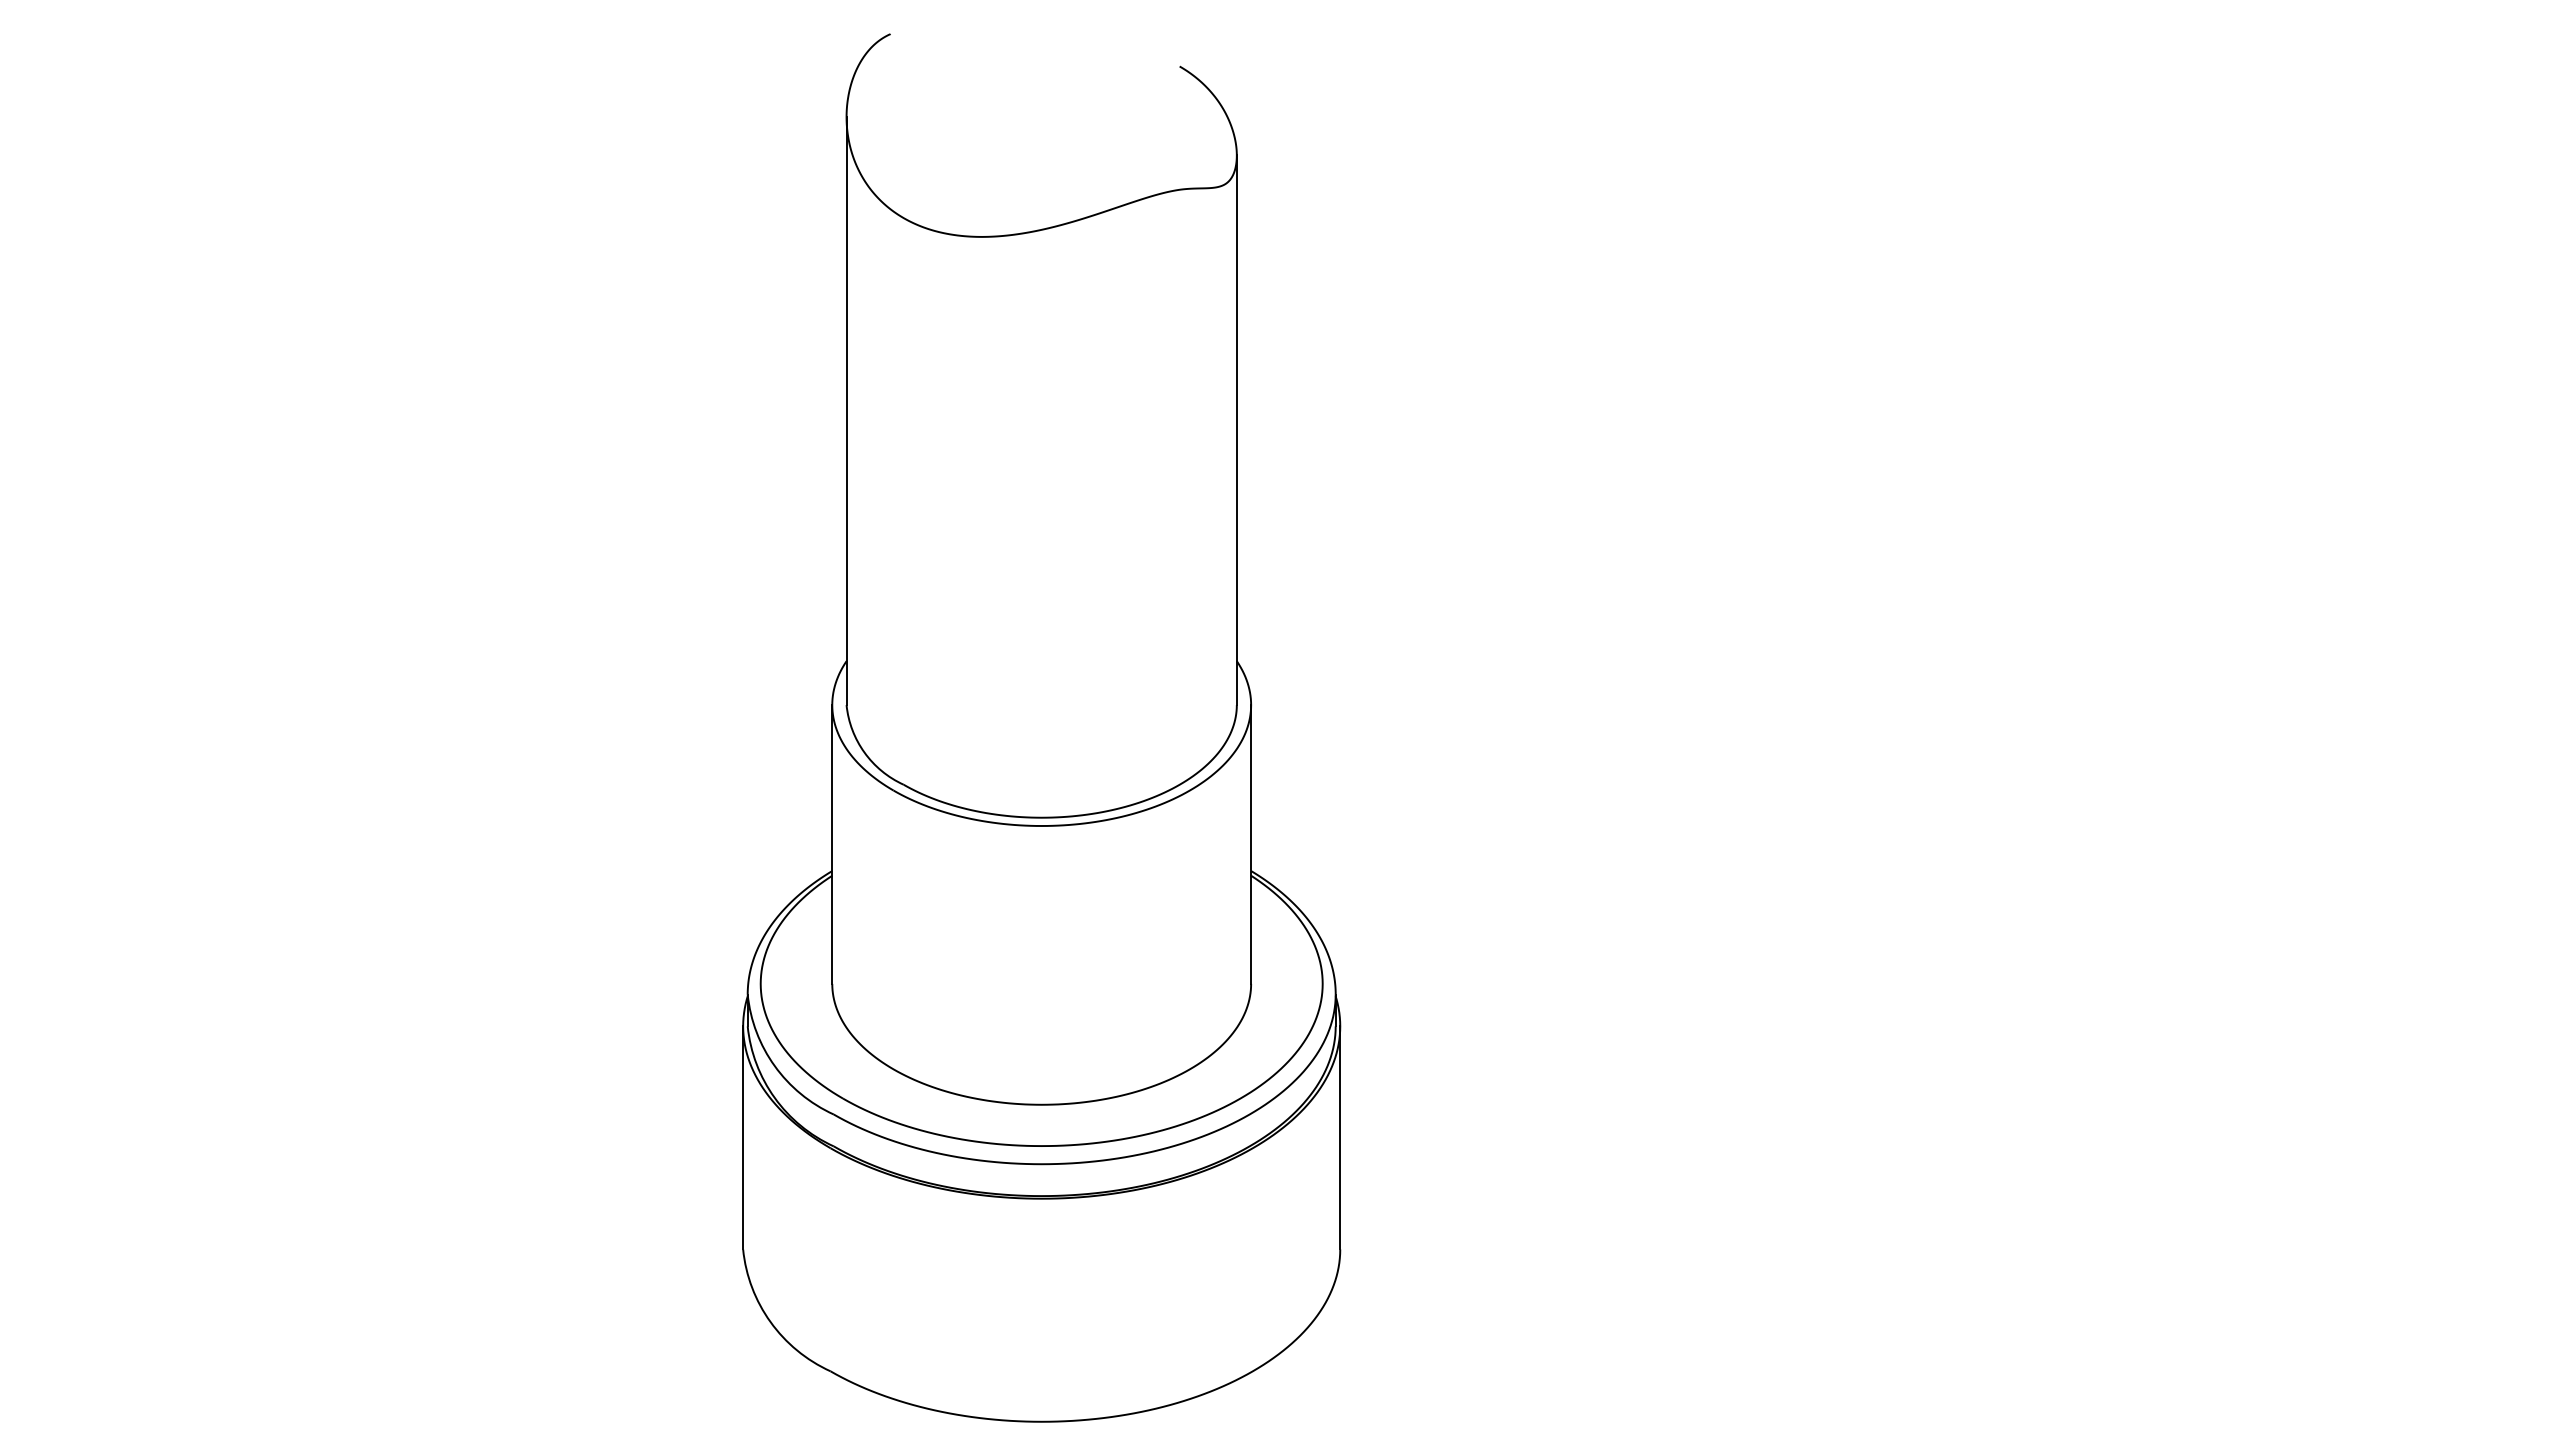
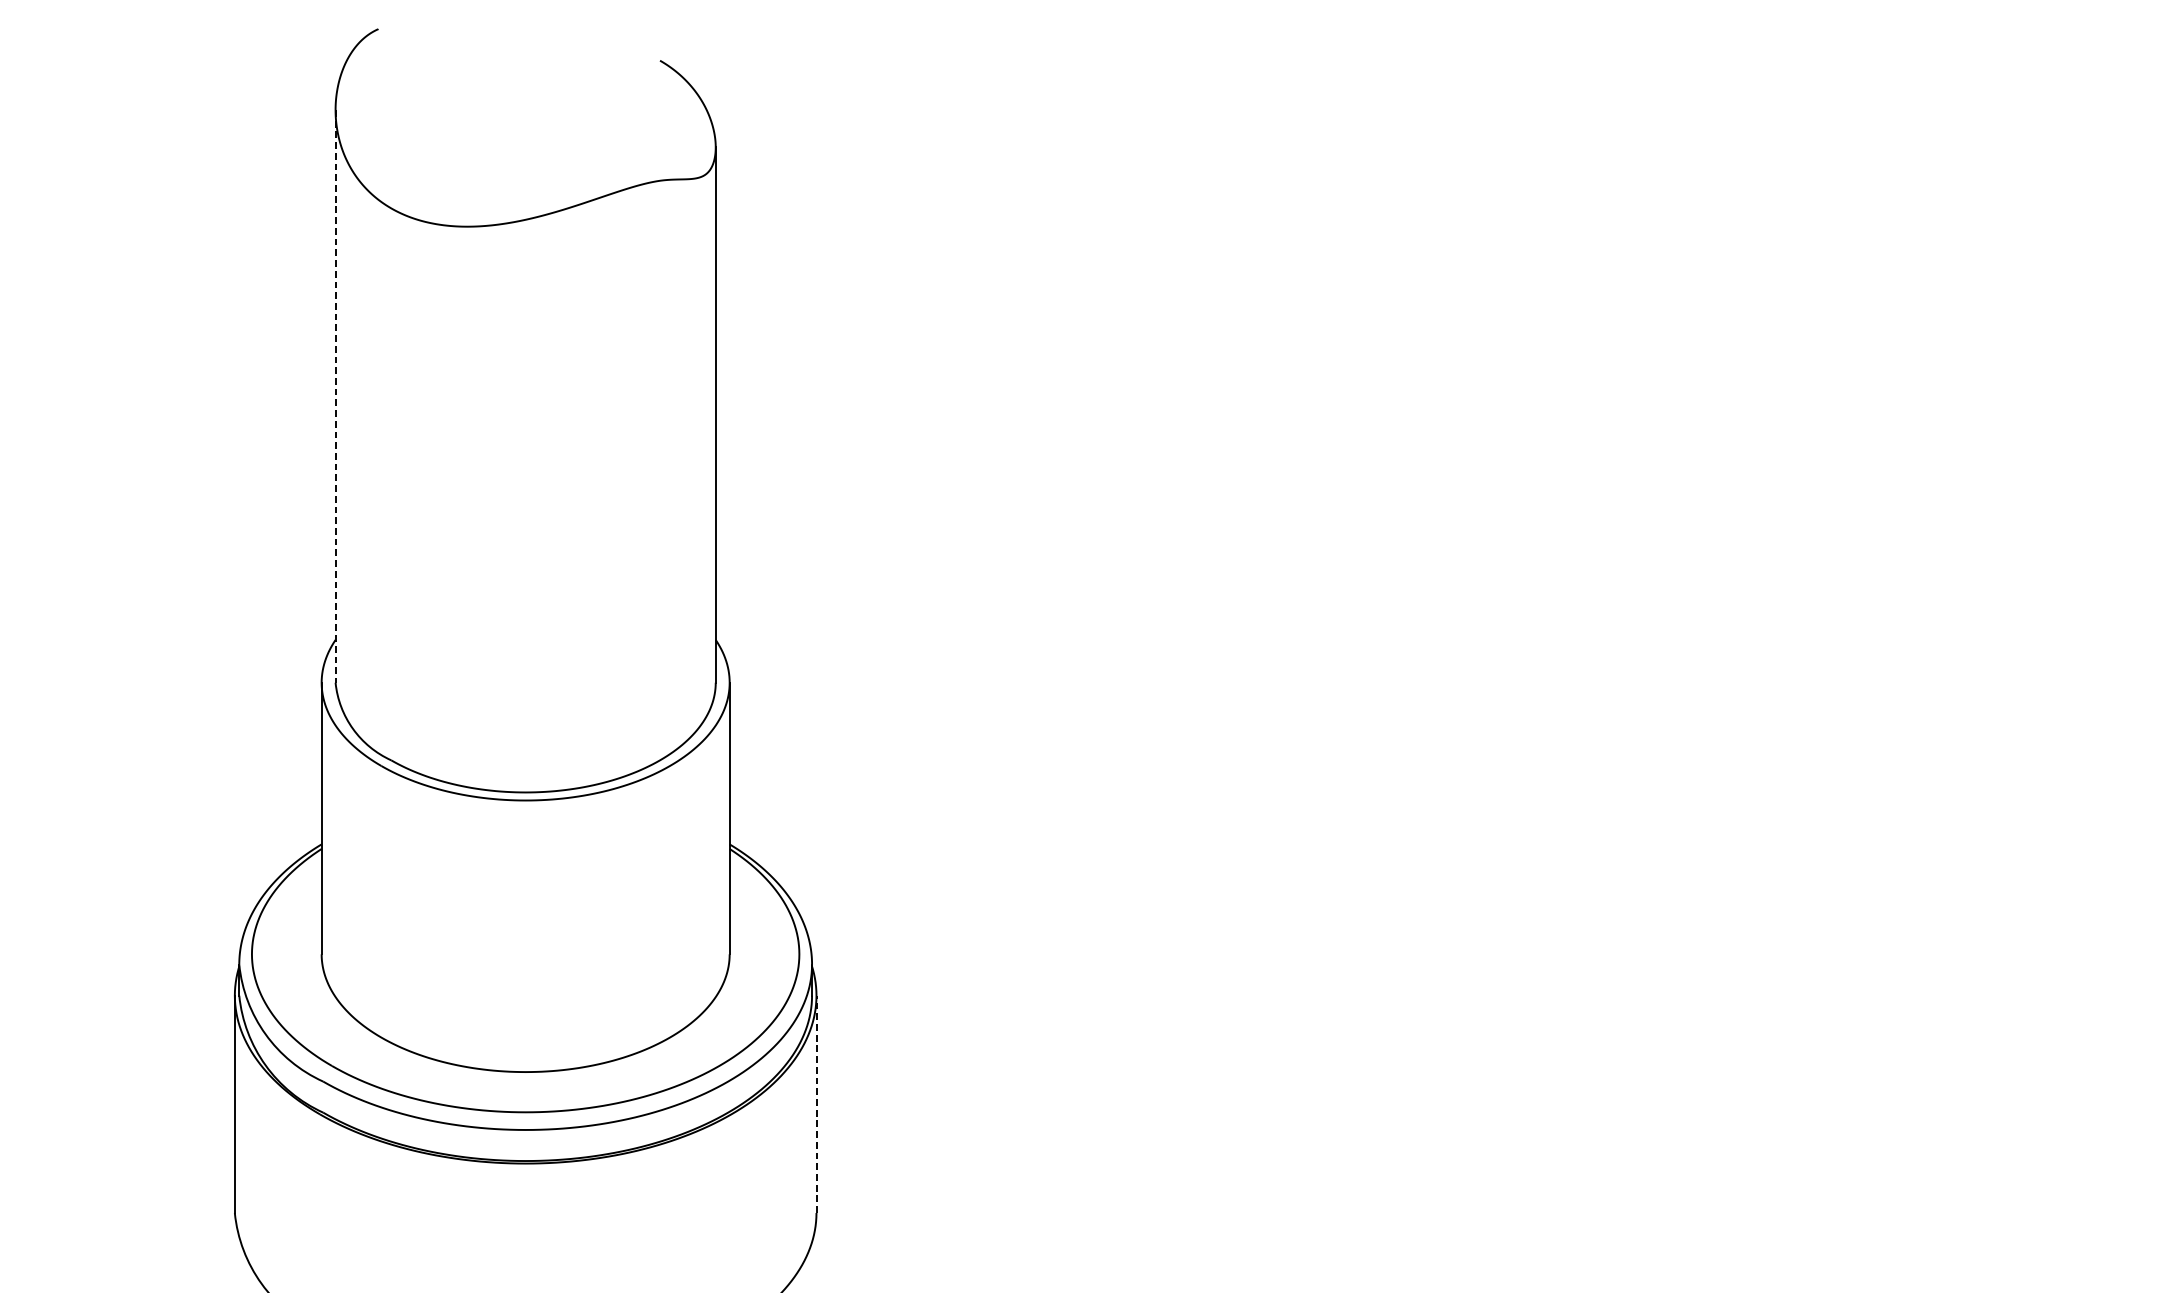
line: (846, 411) -> (335, 396), solid -> dashed
line: (1340, 1137) -> (816, 1103), solid -> dashed

